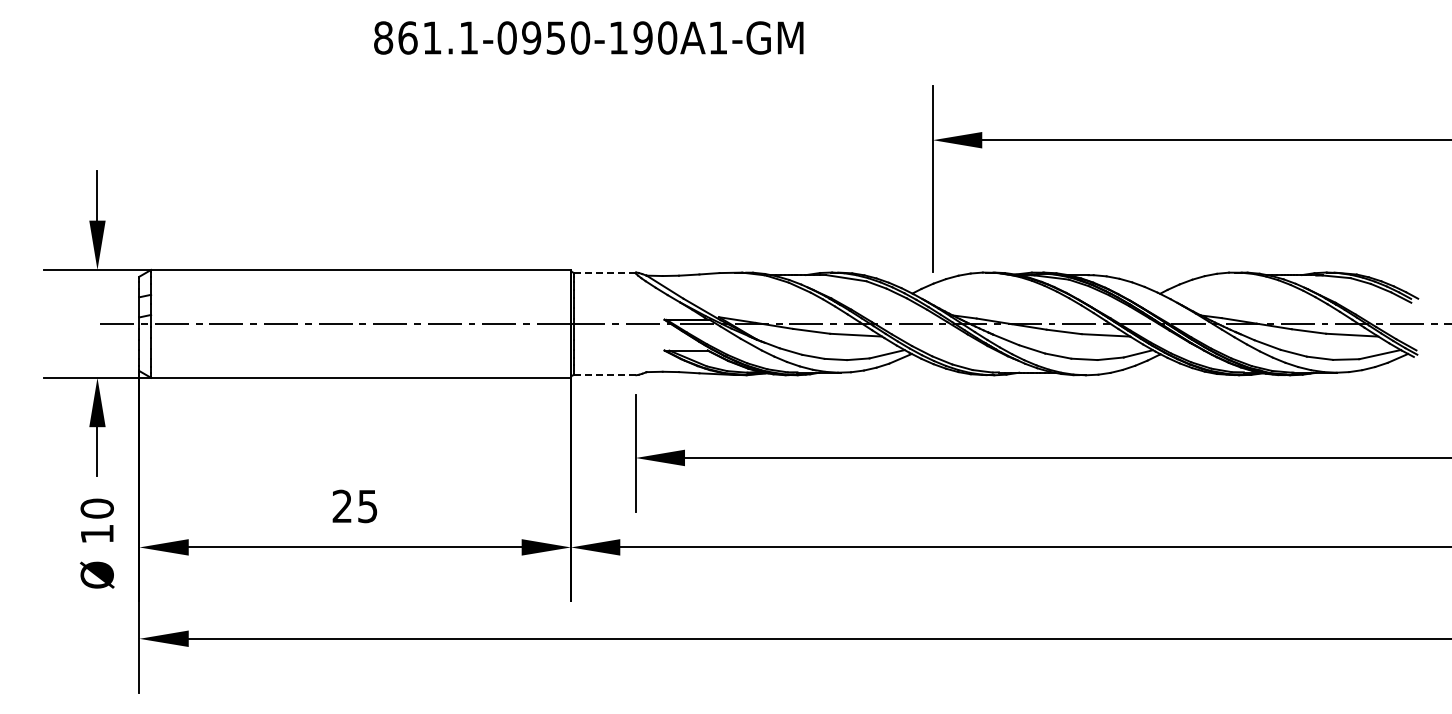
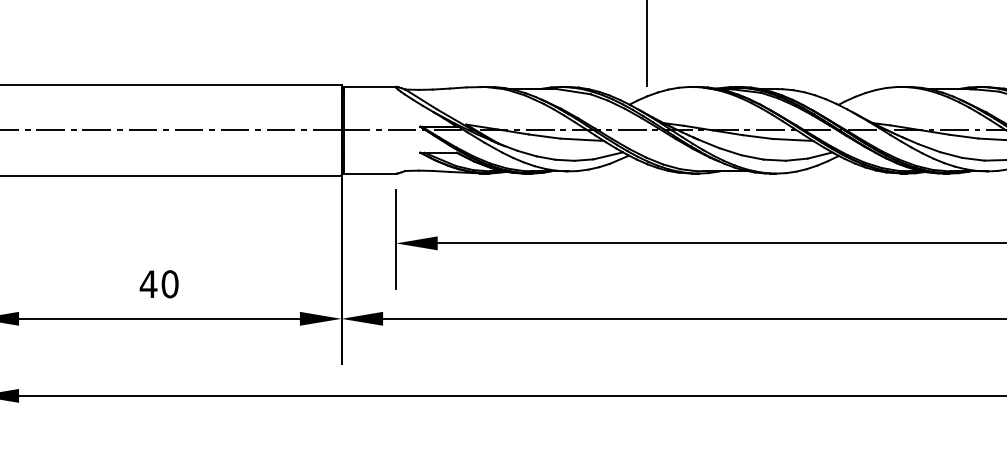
line: (604, 272) -> (369, 86), dashed -> solid
line: (605, 375) -> (370, 173), dashed -> solid
text: (354, 506) -> (158, 284), 25 -> 40

